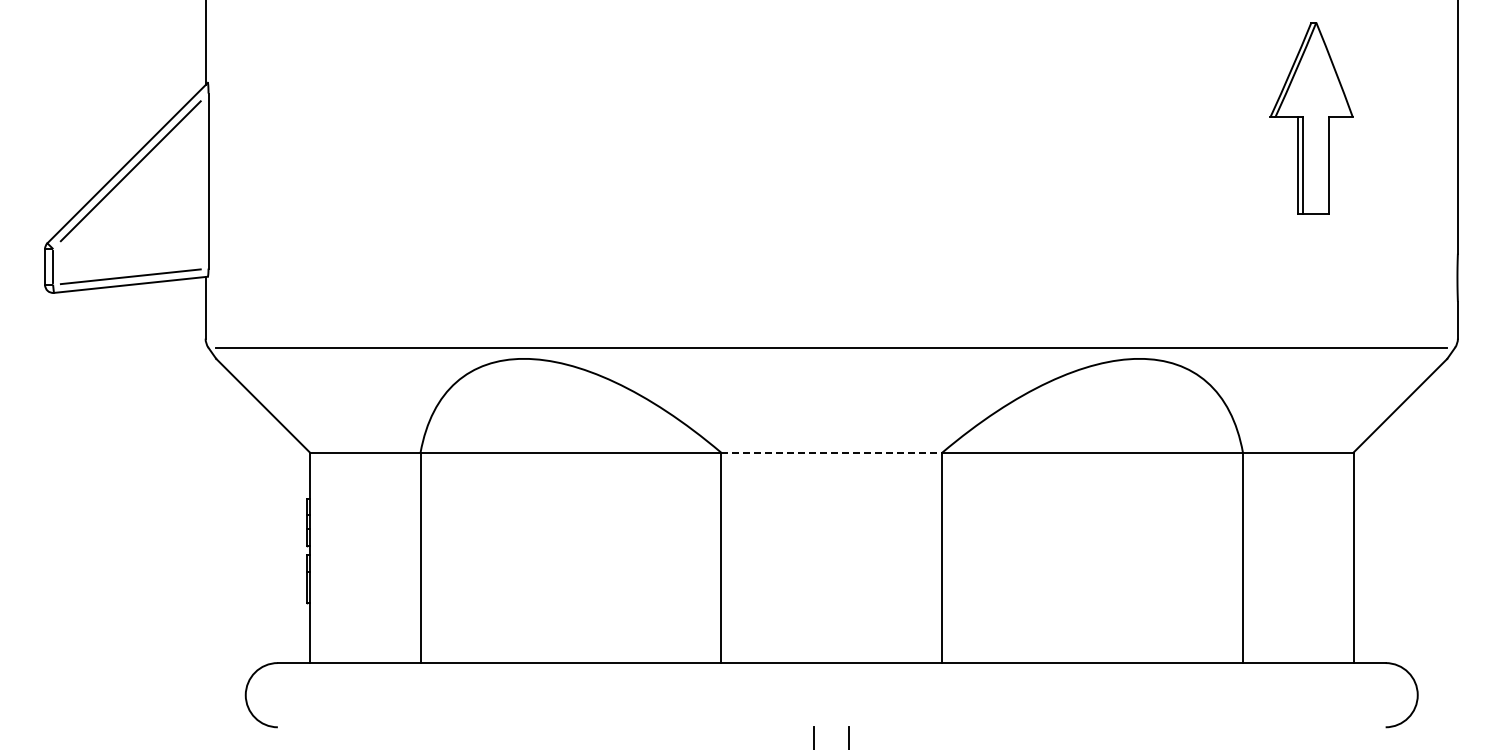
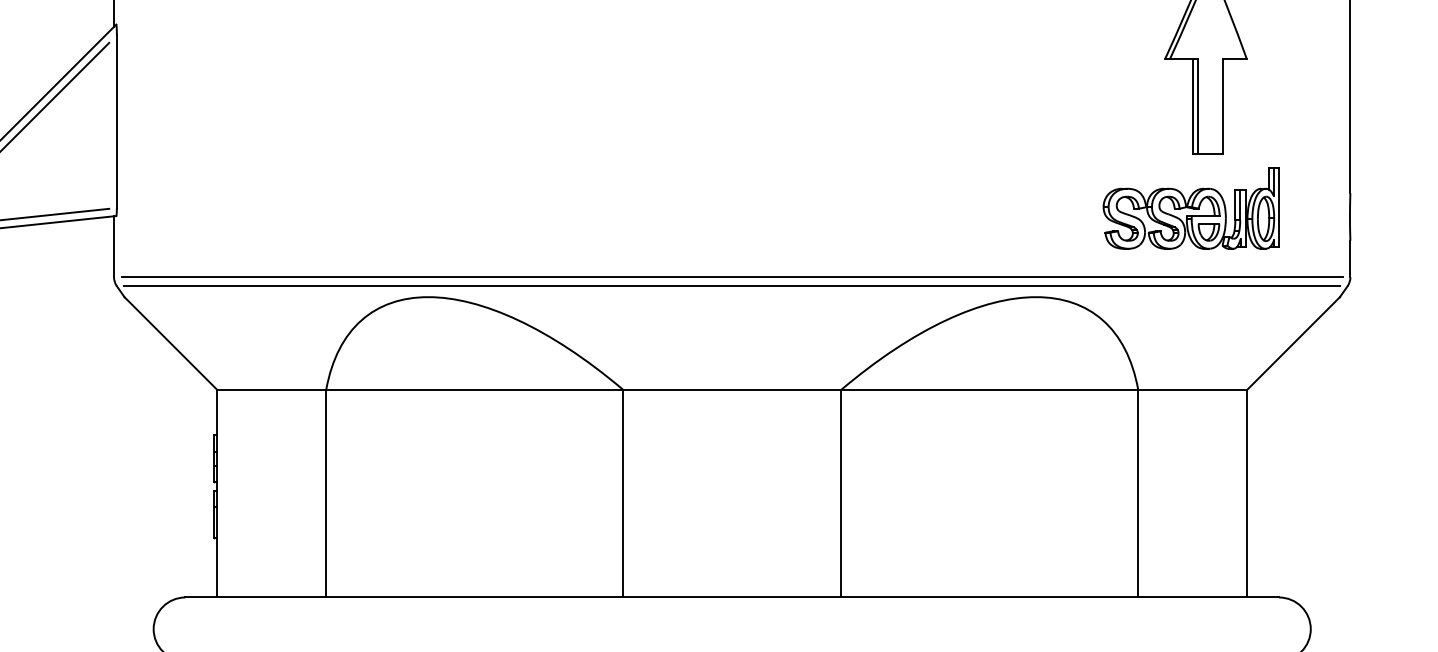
part: (1296, 268) -> (1191, 207), added
line: (831, 338) -> (731, 277), added
line: (831, 452) -> (731, 389), dashed -> solid

